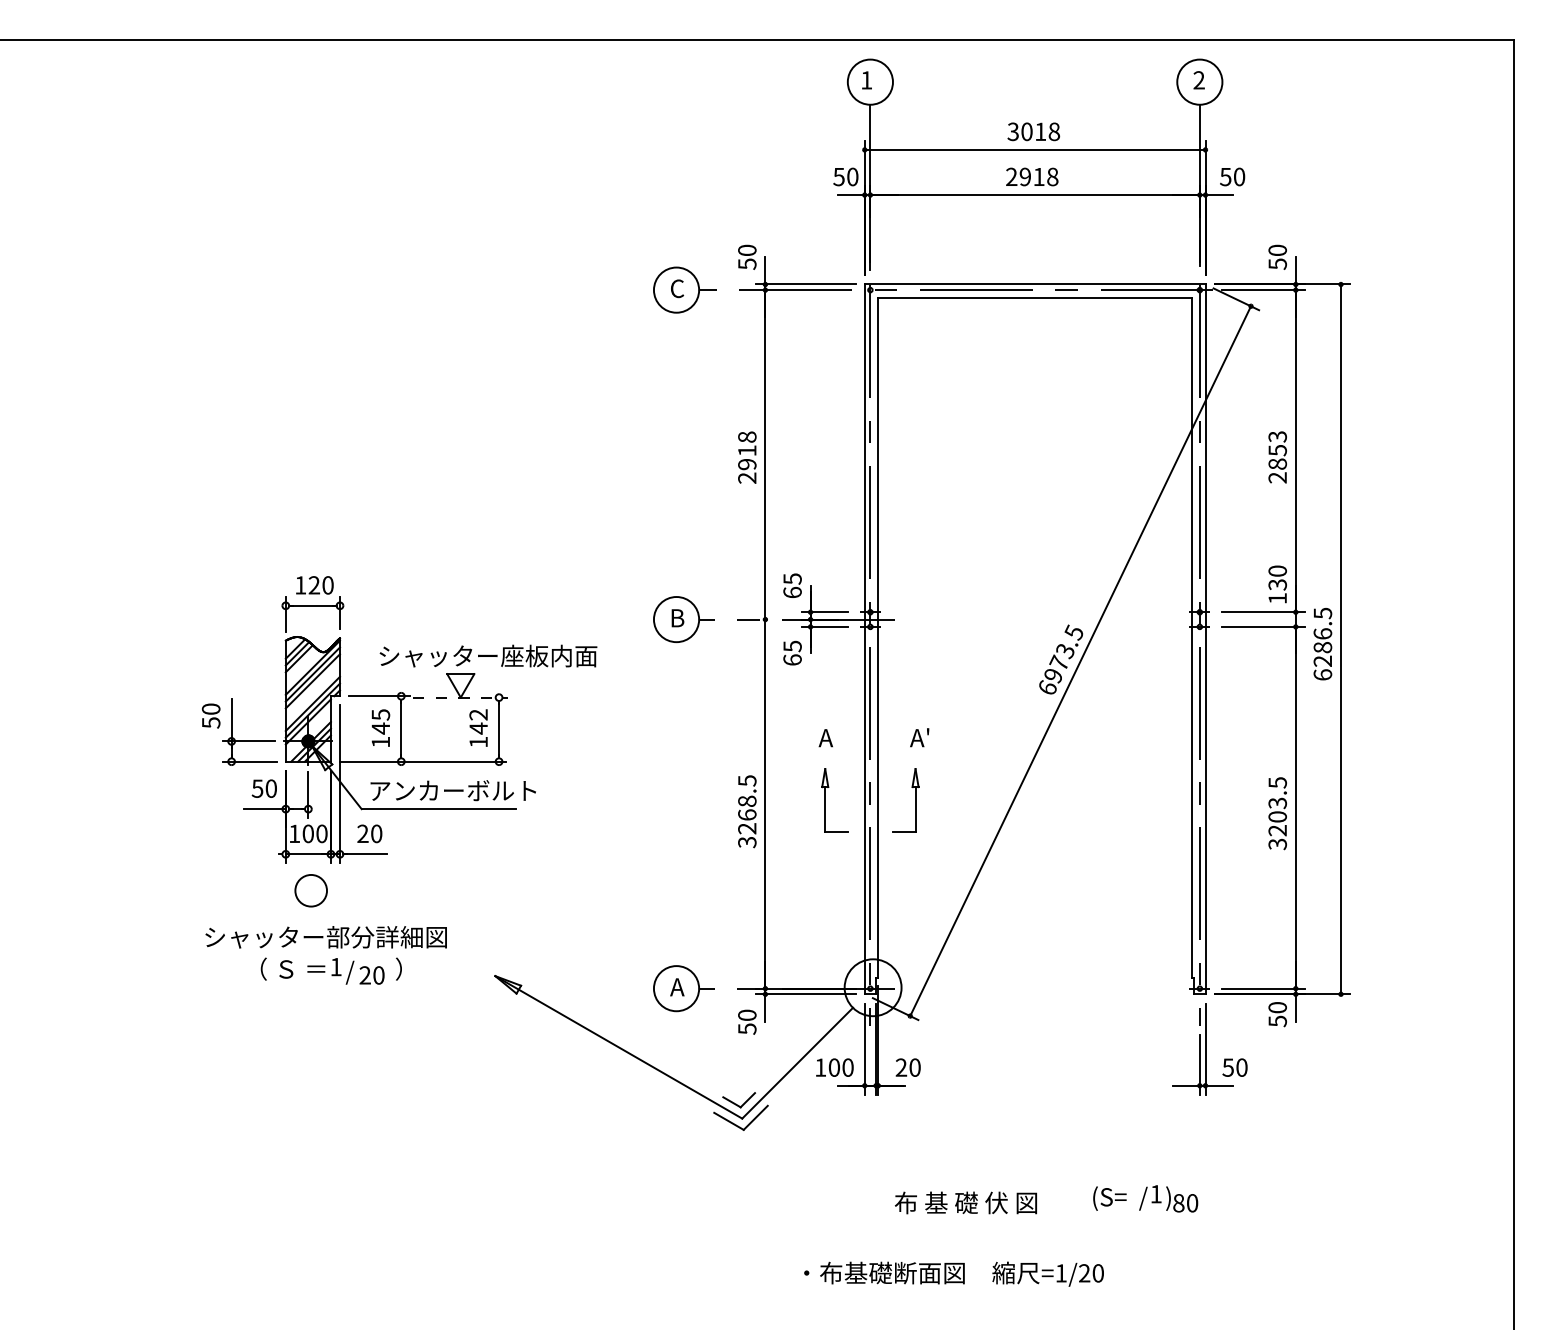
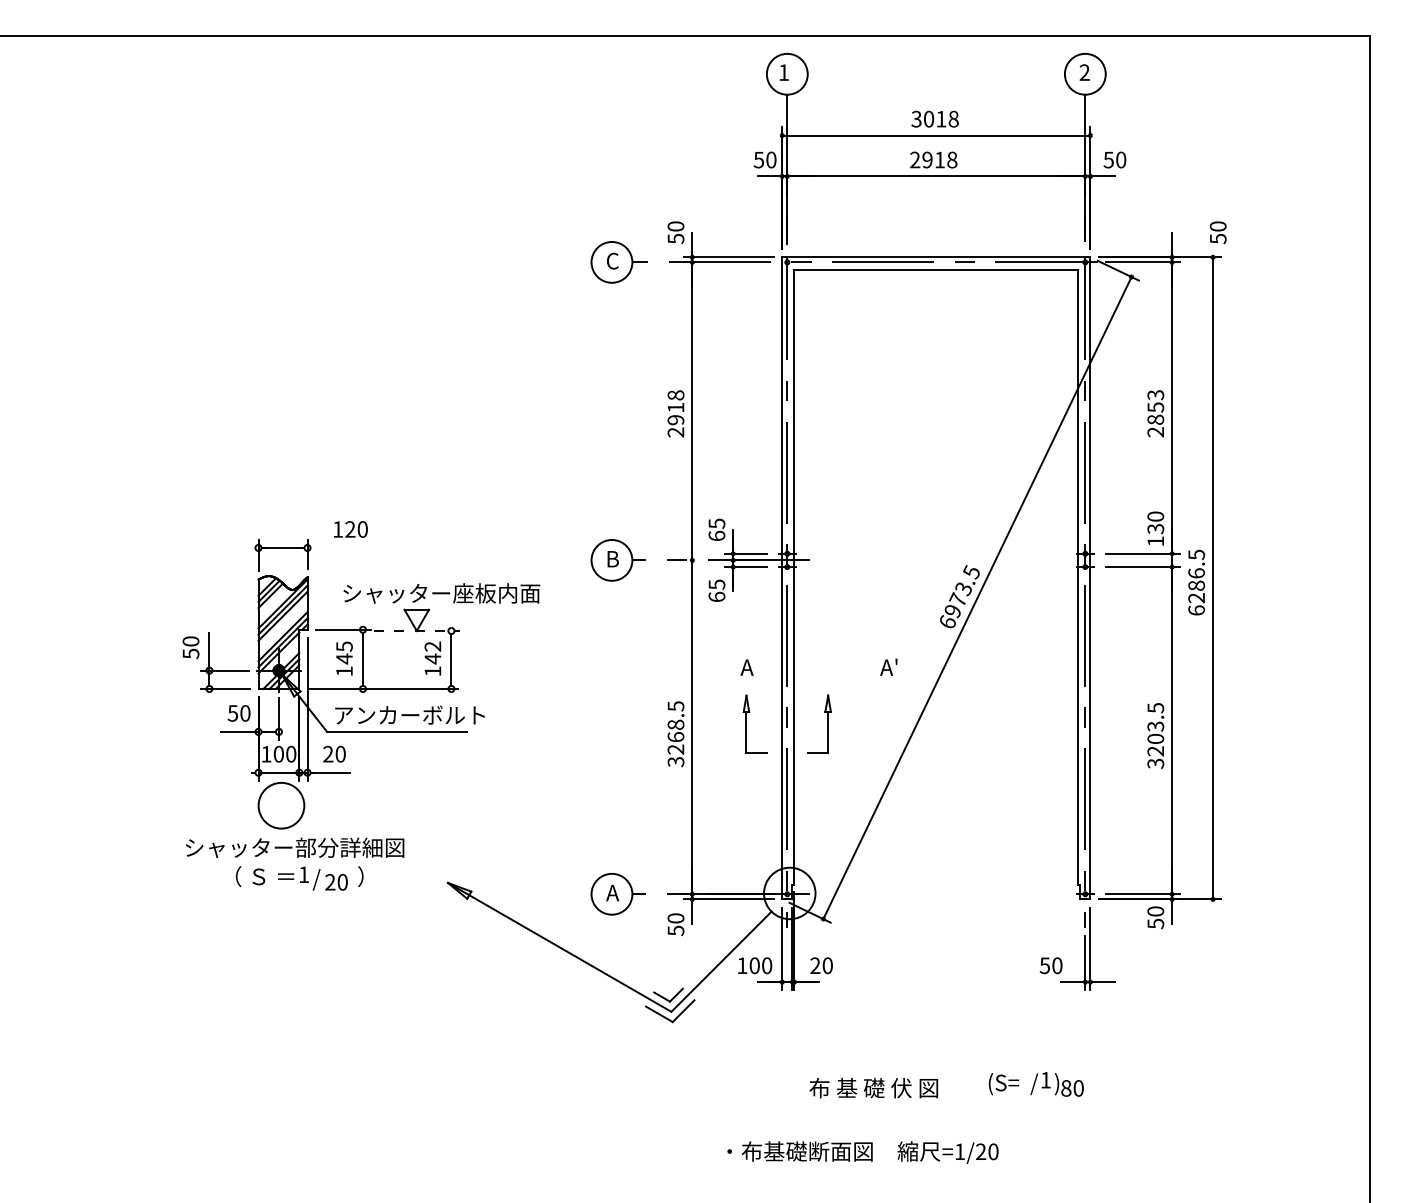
text: (1277, 256) -> (1218, 231), moved
text: (314, 585) -> (350, 529), moved
text: (919, 737) -> (888, 667), moved
circle: (311, 890) -> (281, 805), size x1.6
text: (1234, 1067) -> (1050, 965), moved

